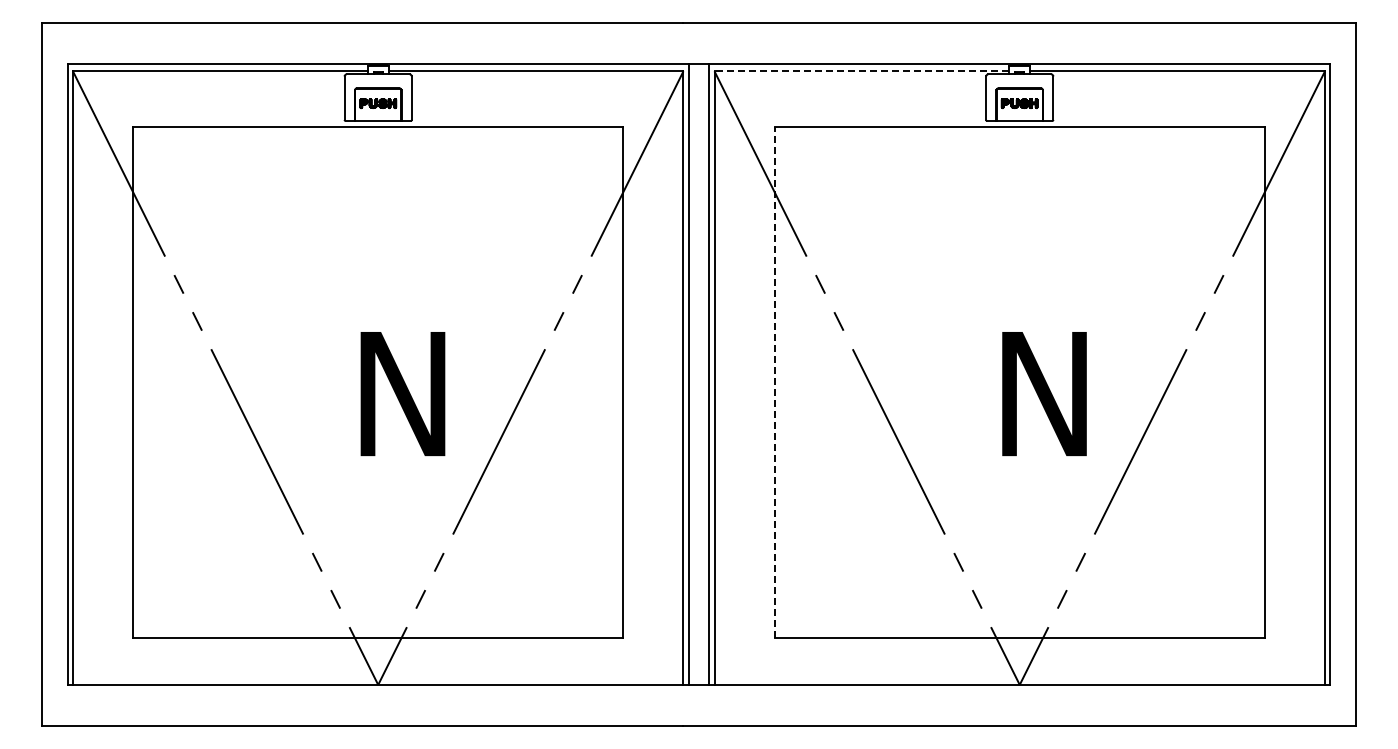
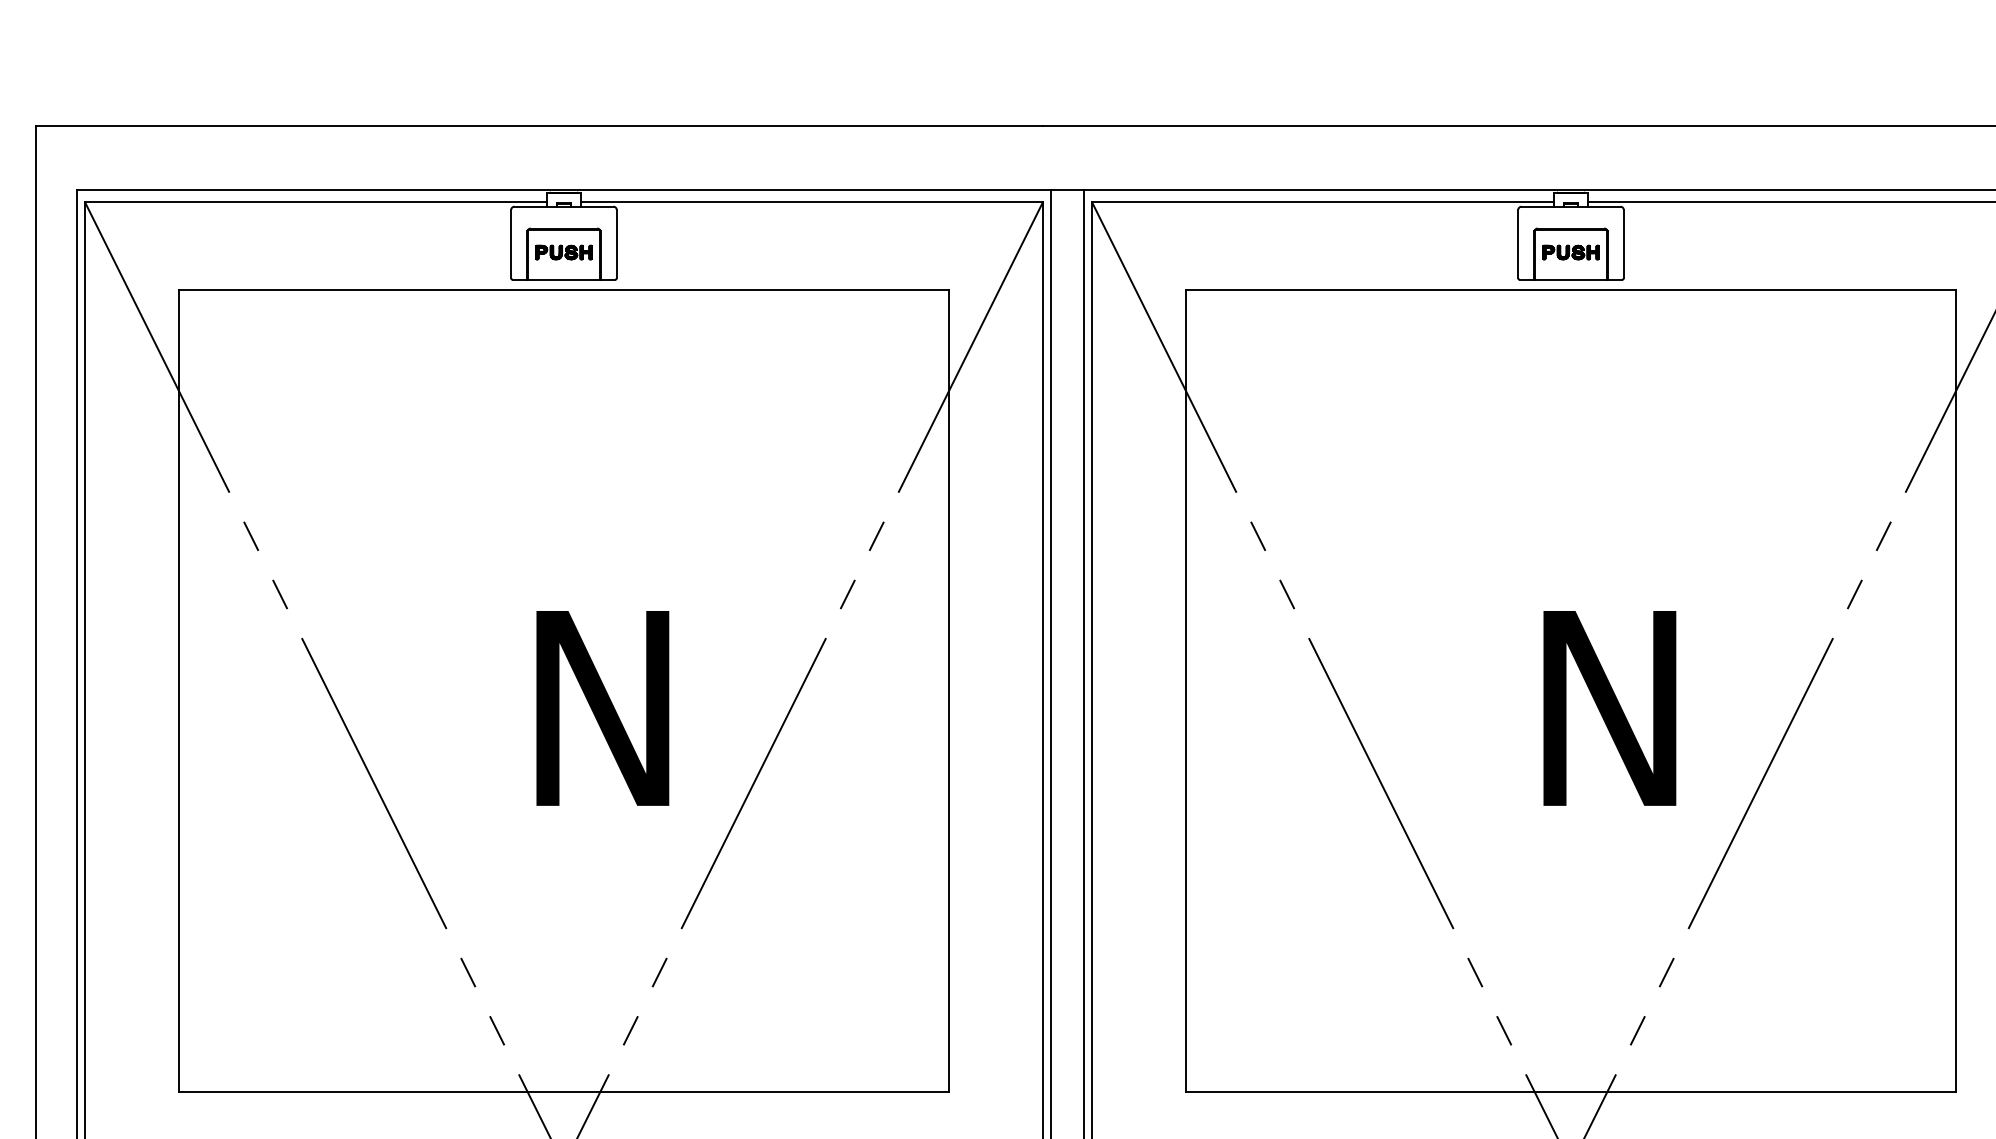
line: (861, 71) -> (1322, 202), dashed -> solid
line: (774, 382) -> (1186, 690), dashed -> solid

